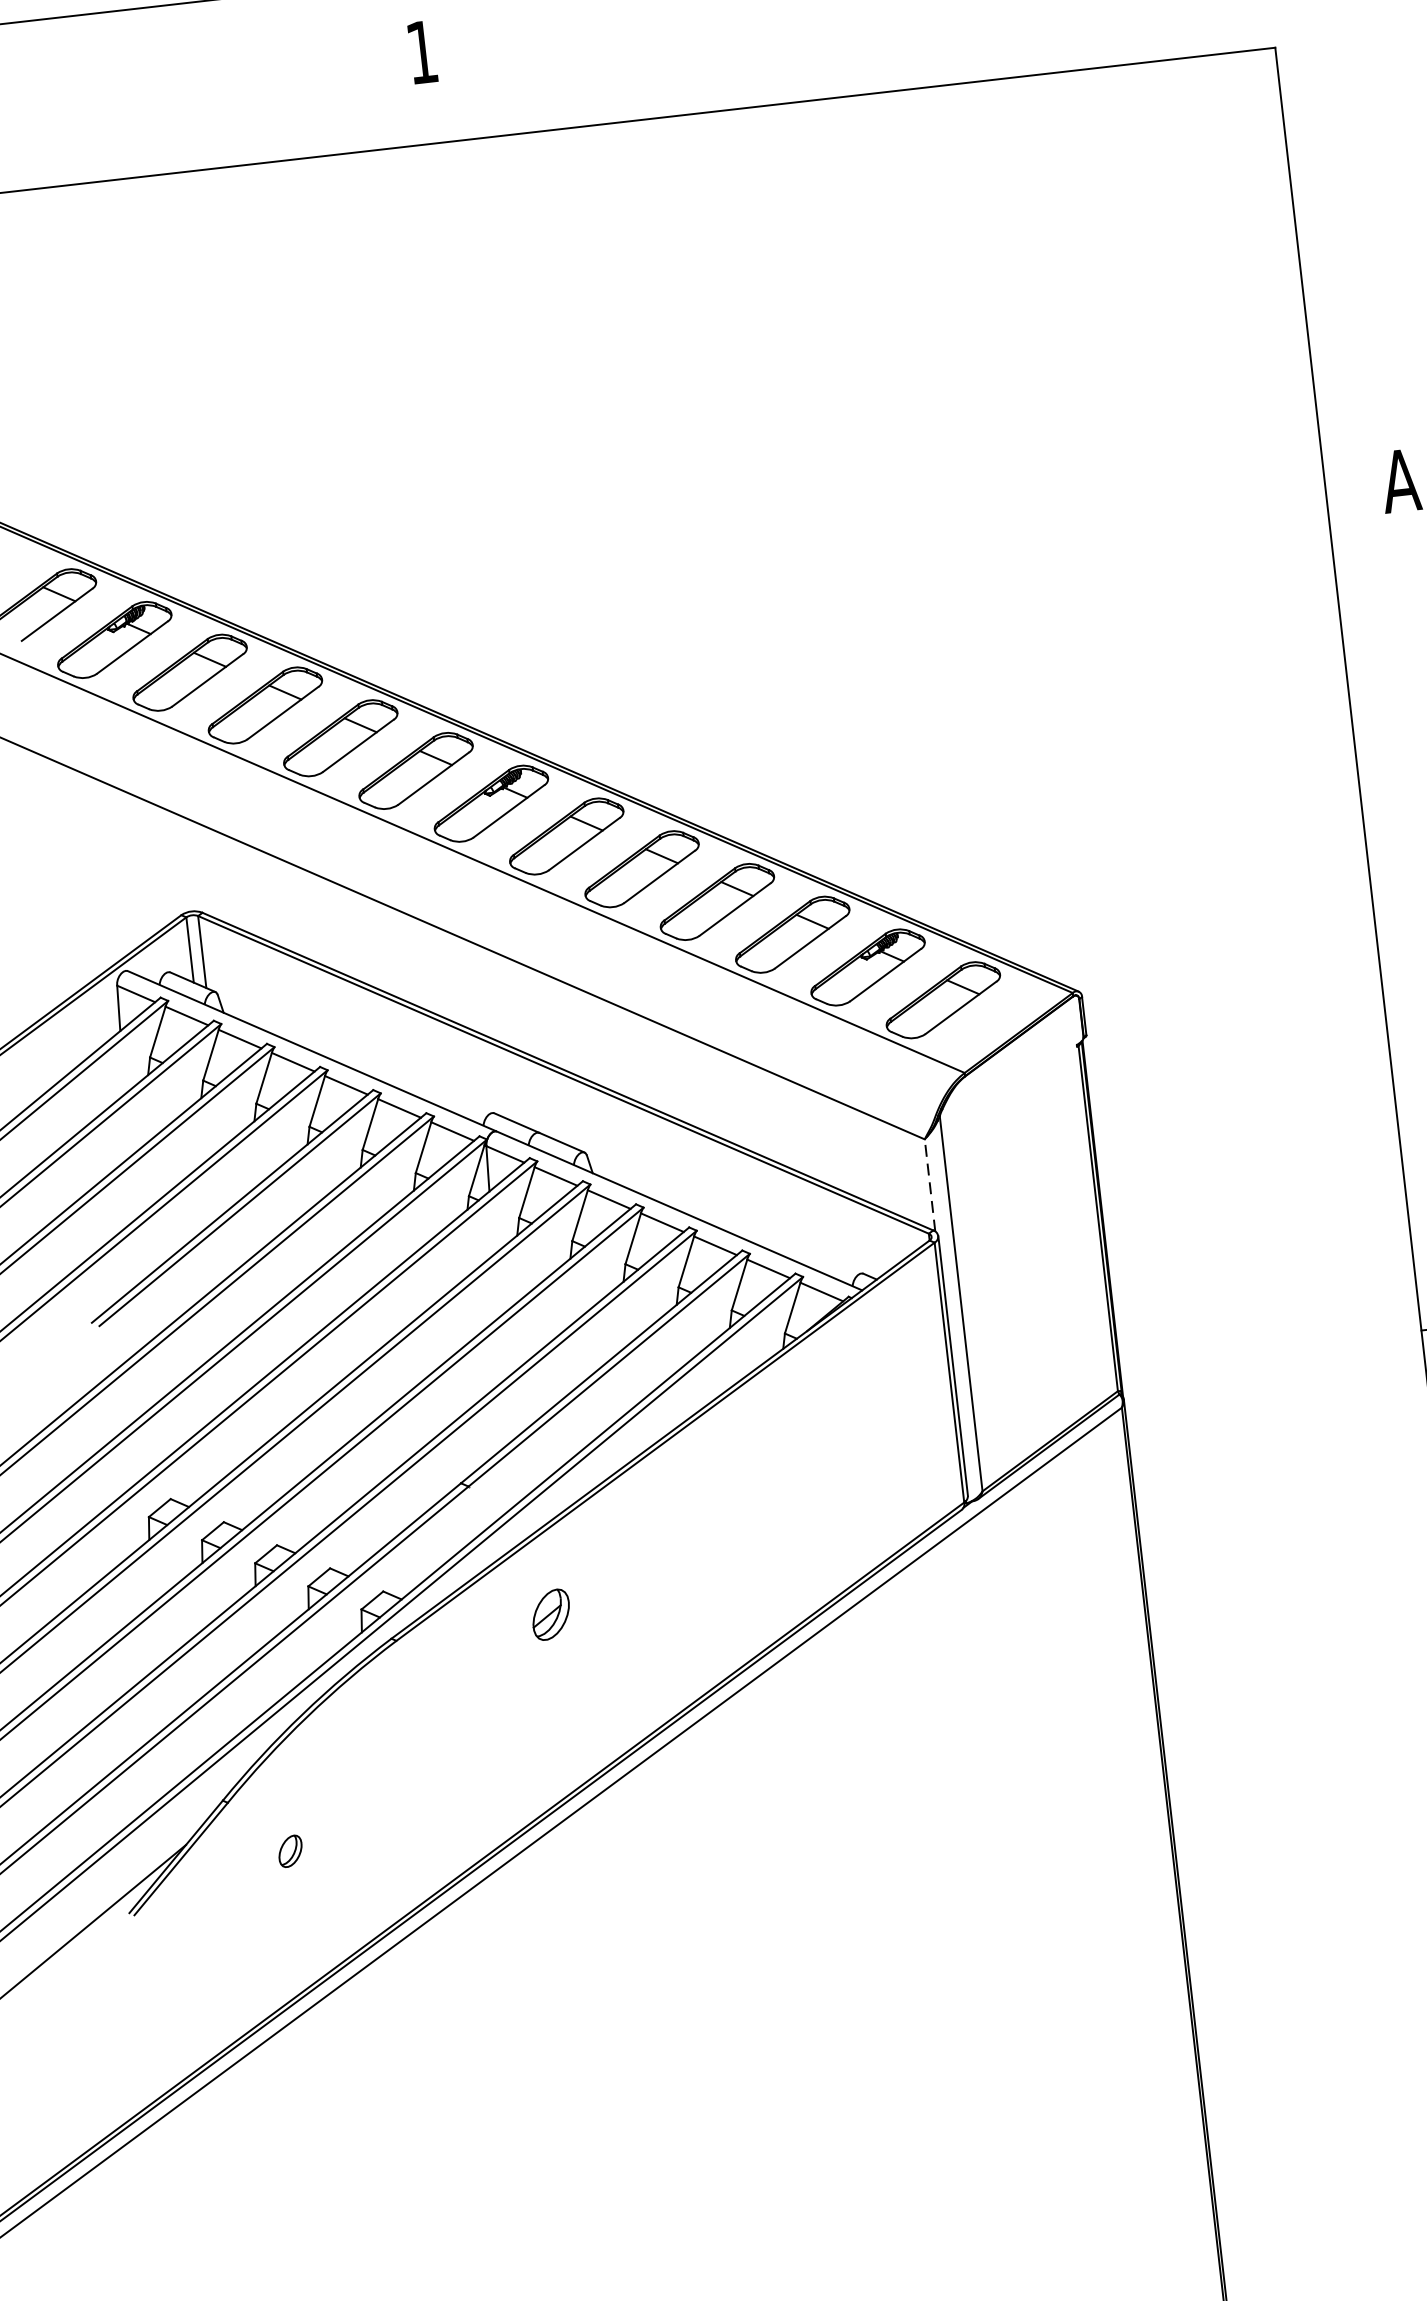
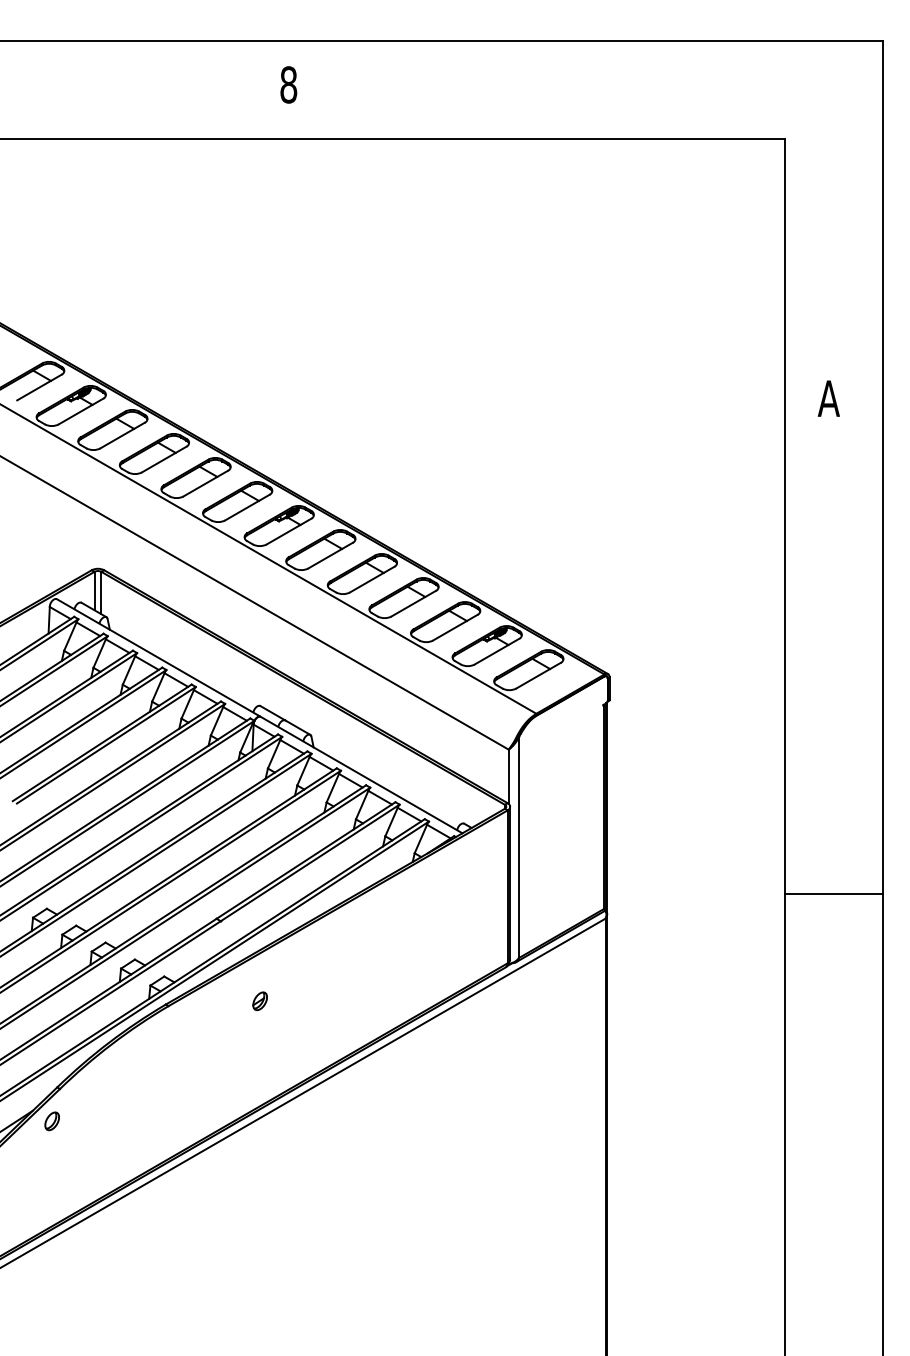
text: (421, 51) -> (288, 84), 1 -> 8
line: (929, 1184) -> (508, 776), dashed -> solid
part: (549, 1615) -> (259, 1001), size x0.62
part: (289, 1851) -> (51, 1121), moved

